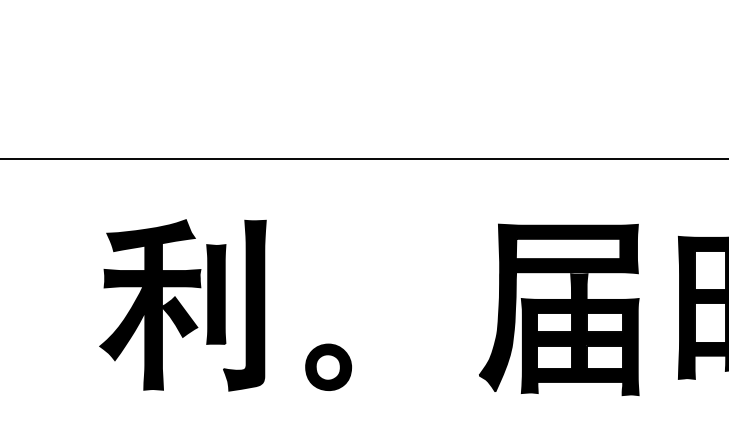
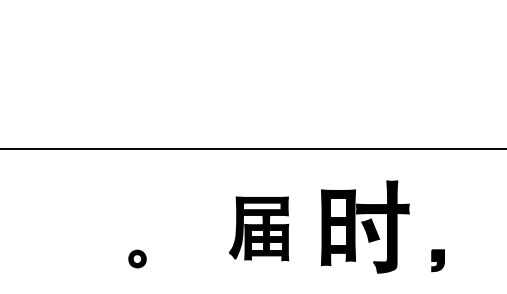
part: (182, 305) -> (60, 226), removed
part: (558, 309) -> (258, 228), size x0.7
part: (328, 366) -> (137, 258), size x0.7

